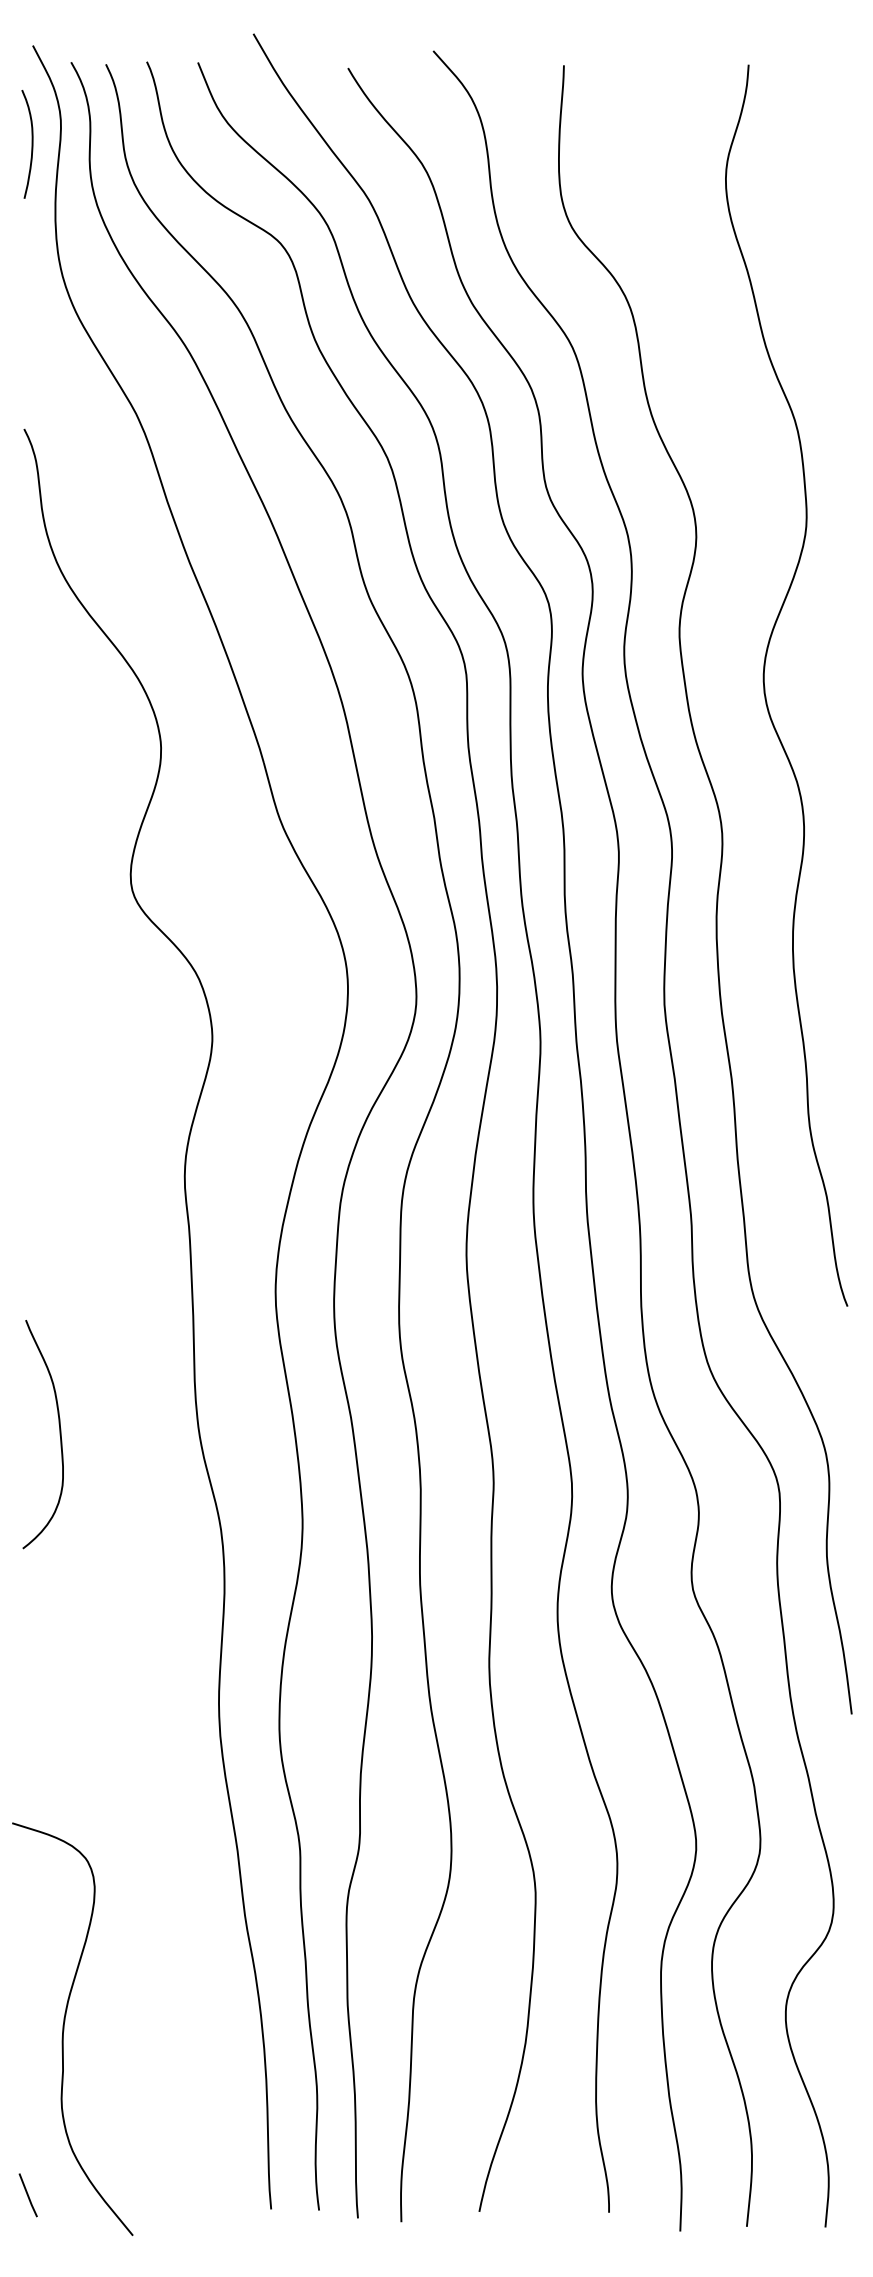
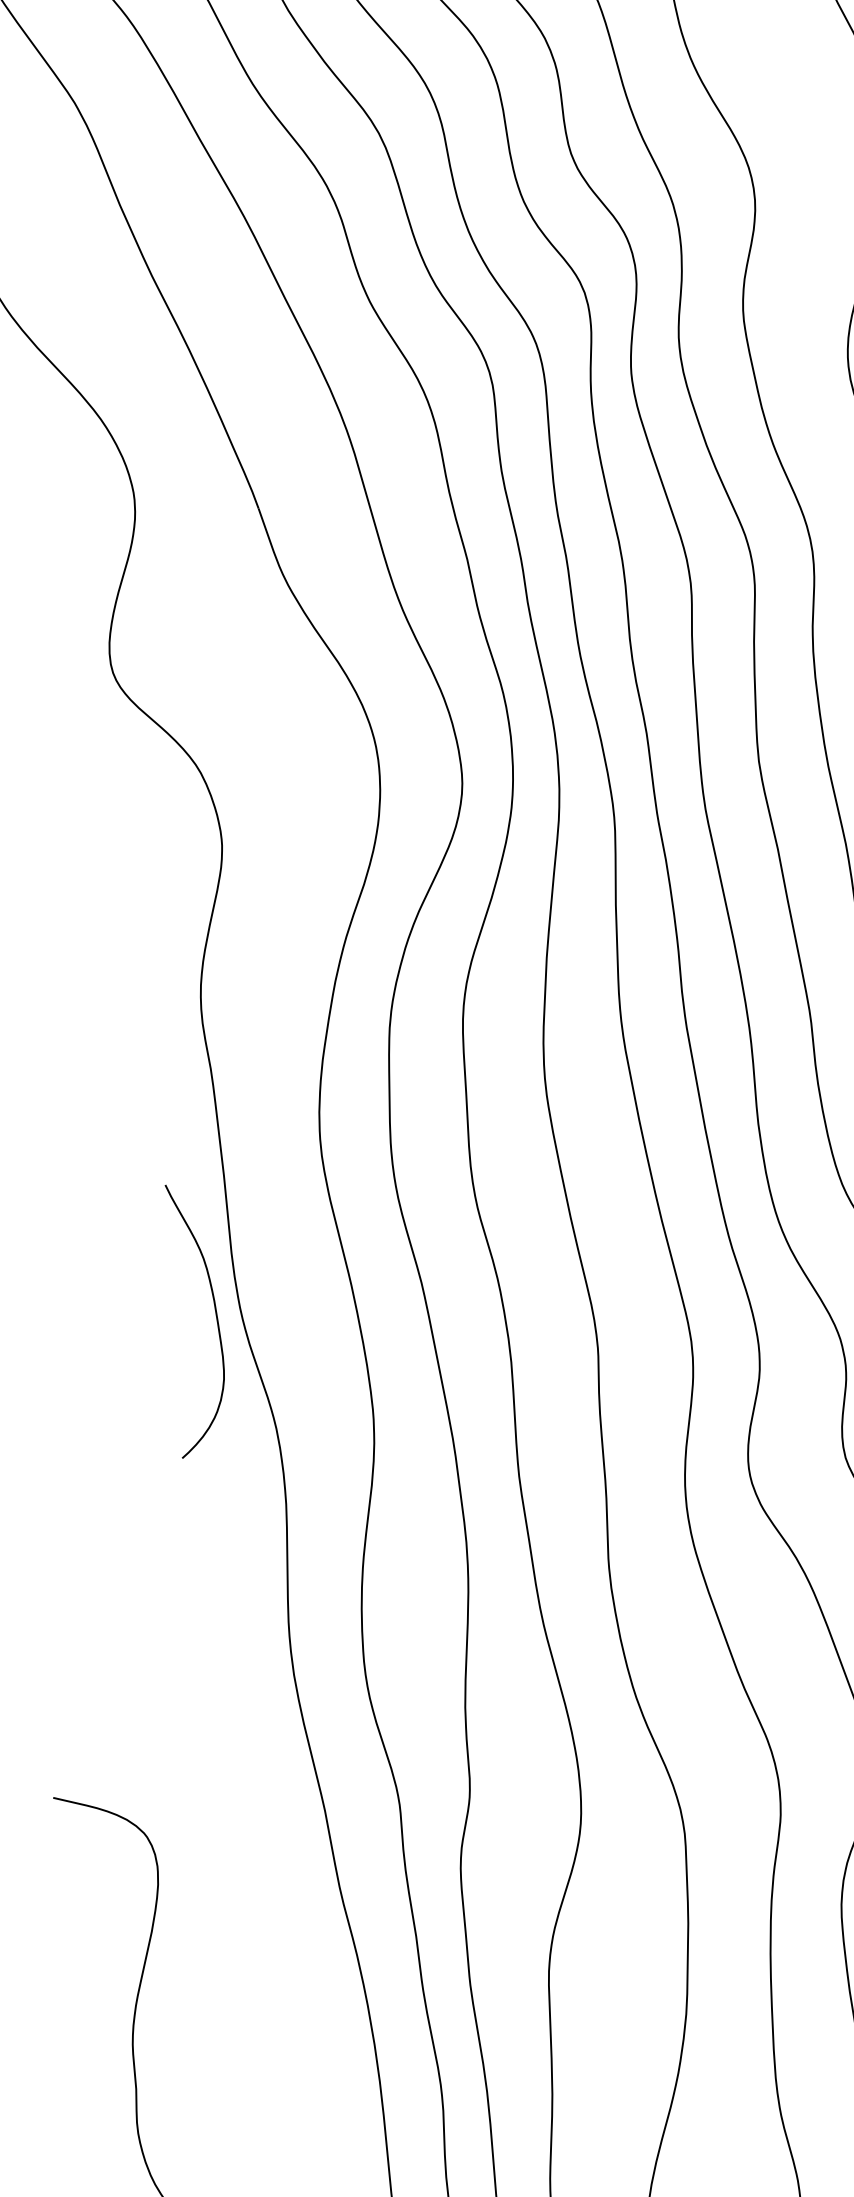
curve: (59, 1434) -> (215, 1318), moved

